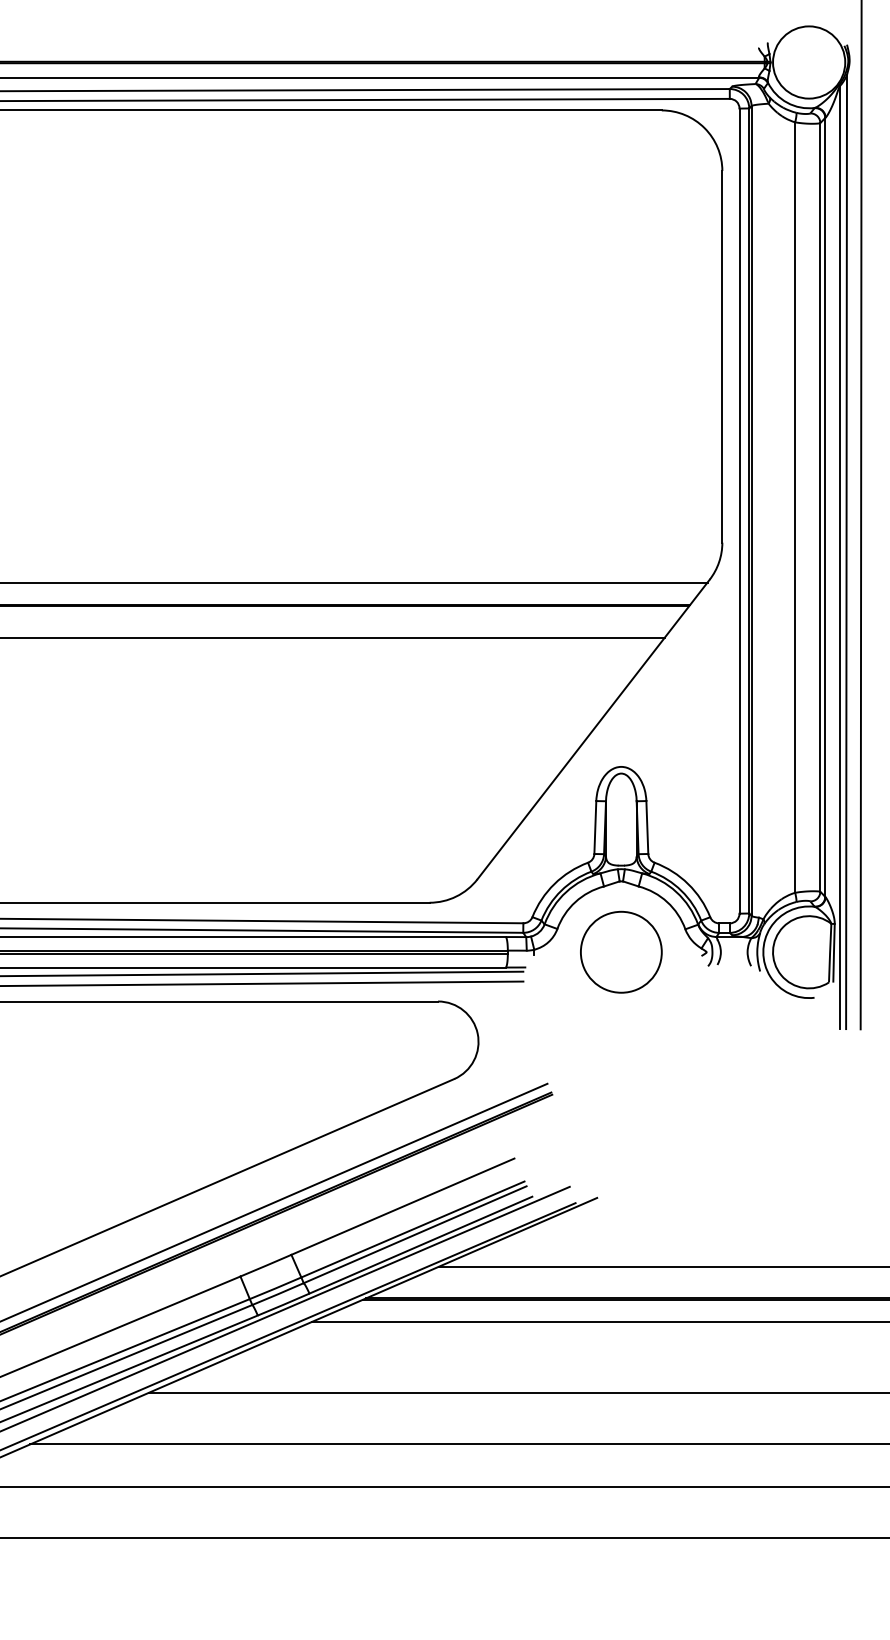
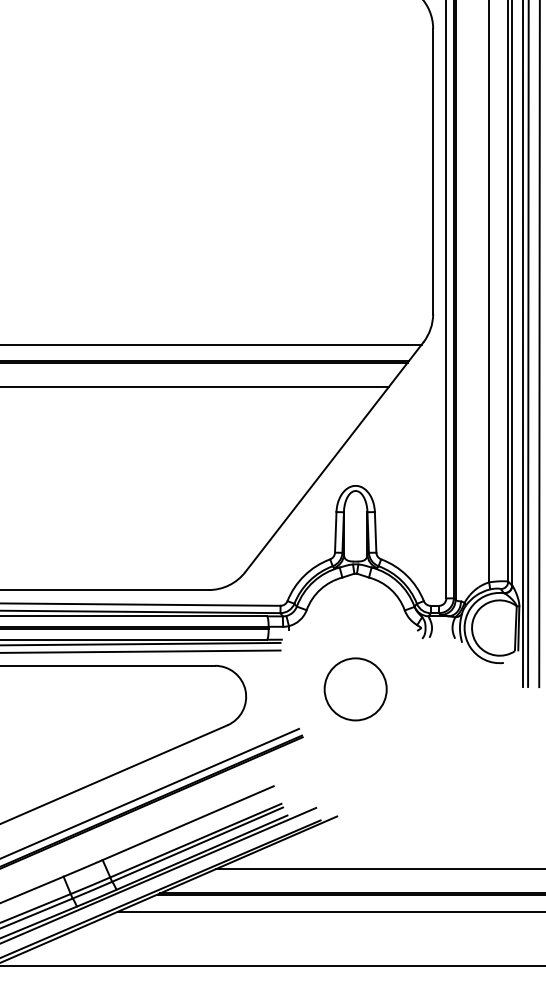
circle: (621, 951) -> (355, 688), moved

